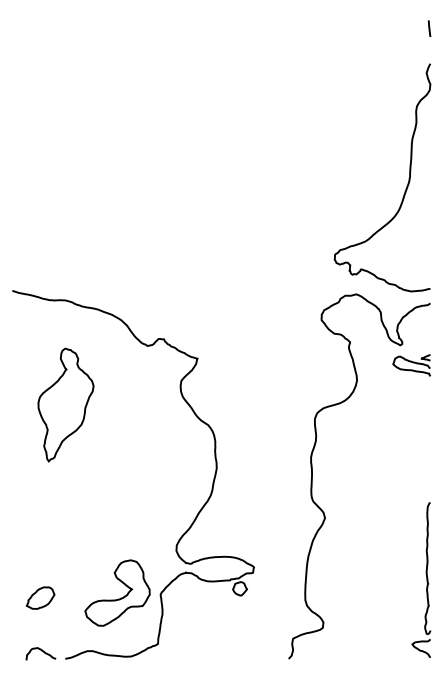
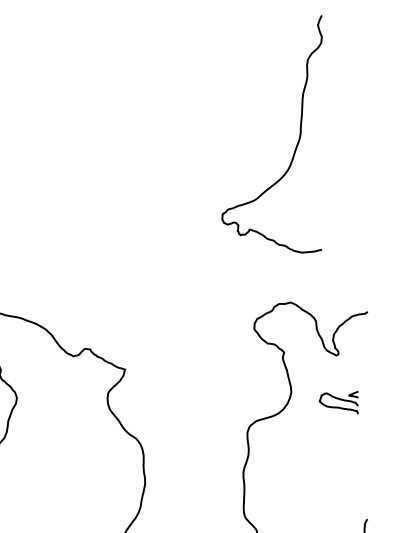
line: (429, 28) -> (366, 25), removed
curve: (405, 188) -> (295, 145), moved
part: (411, 365) -> (338, 402), moved

